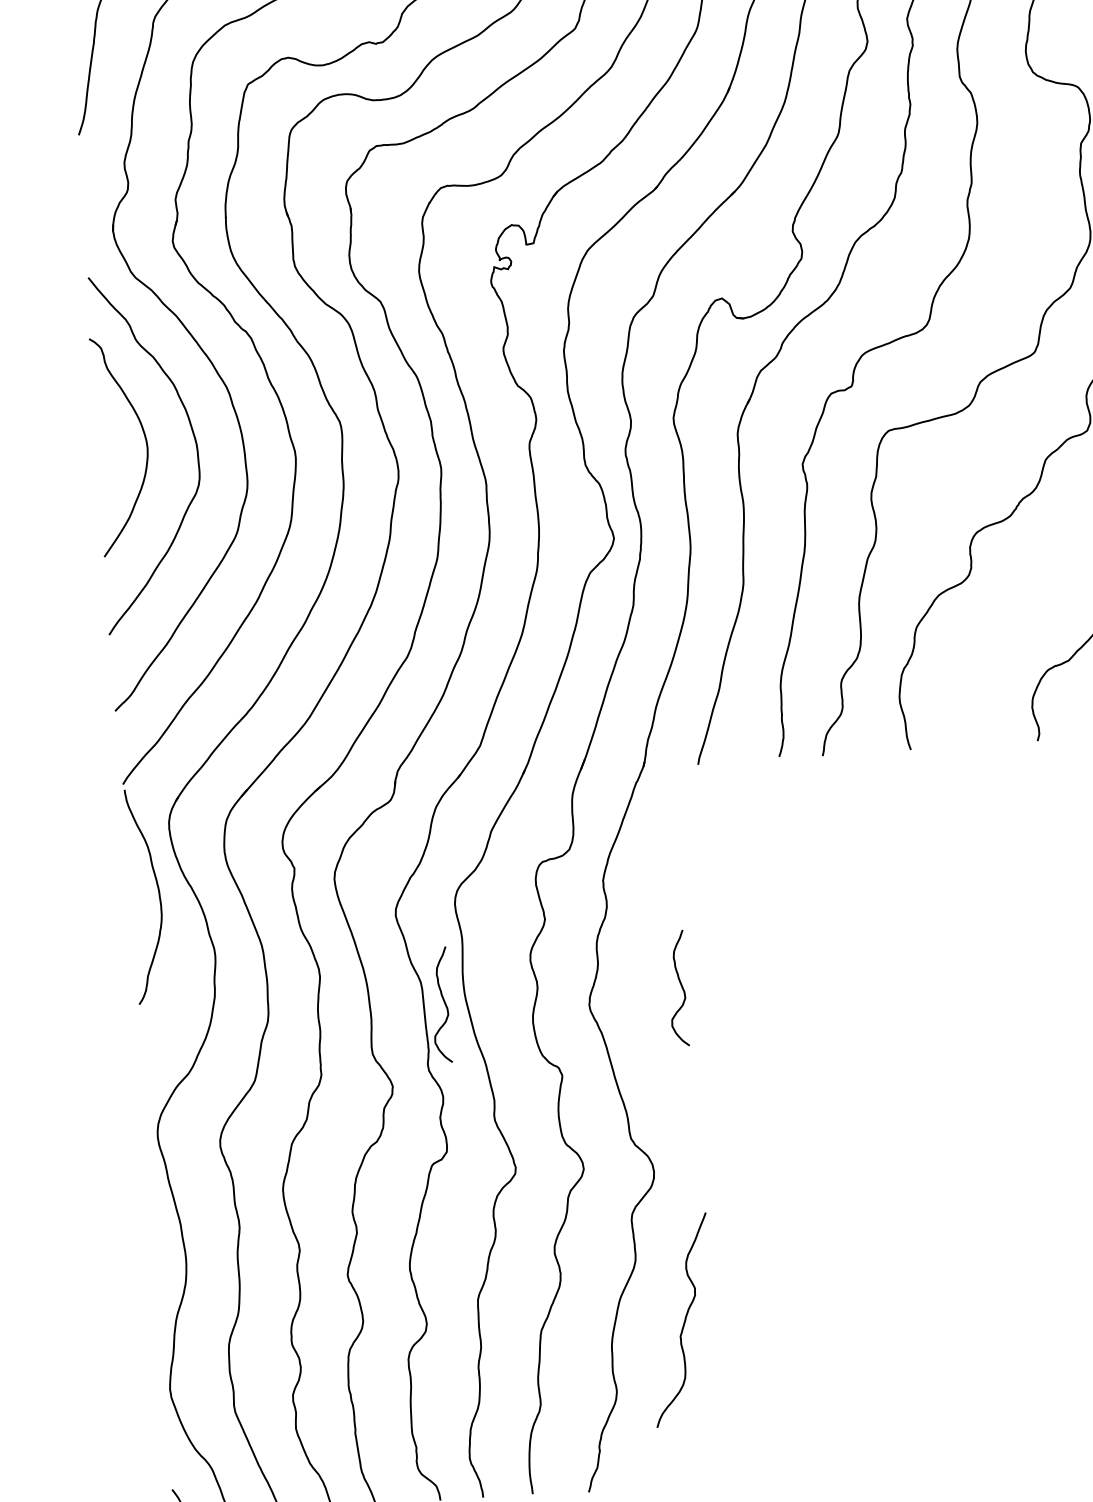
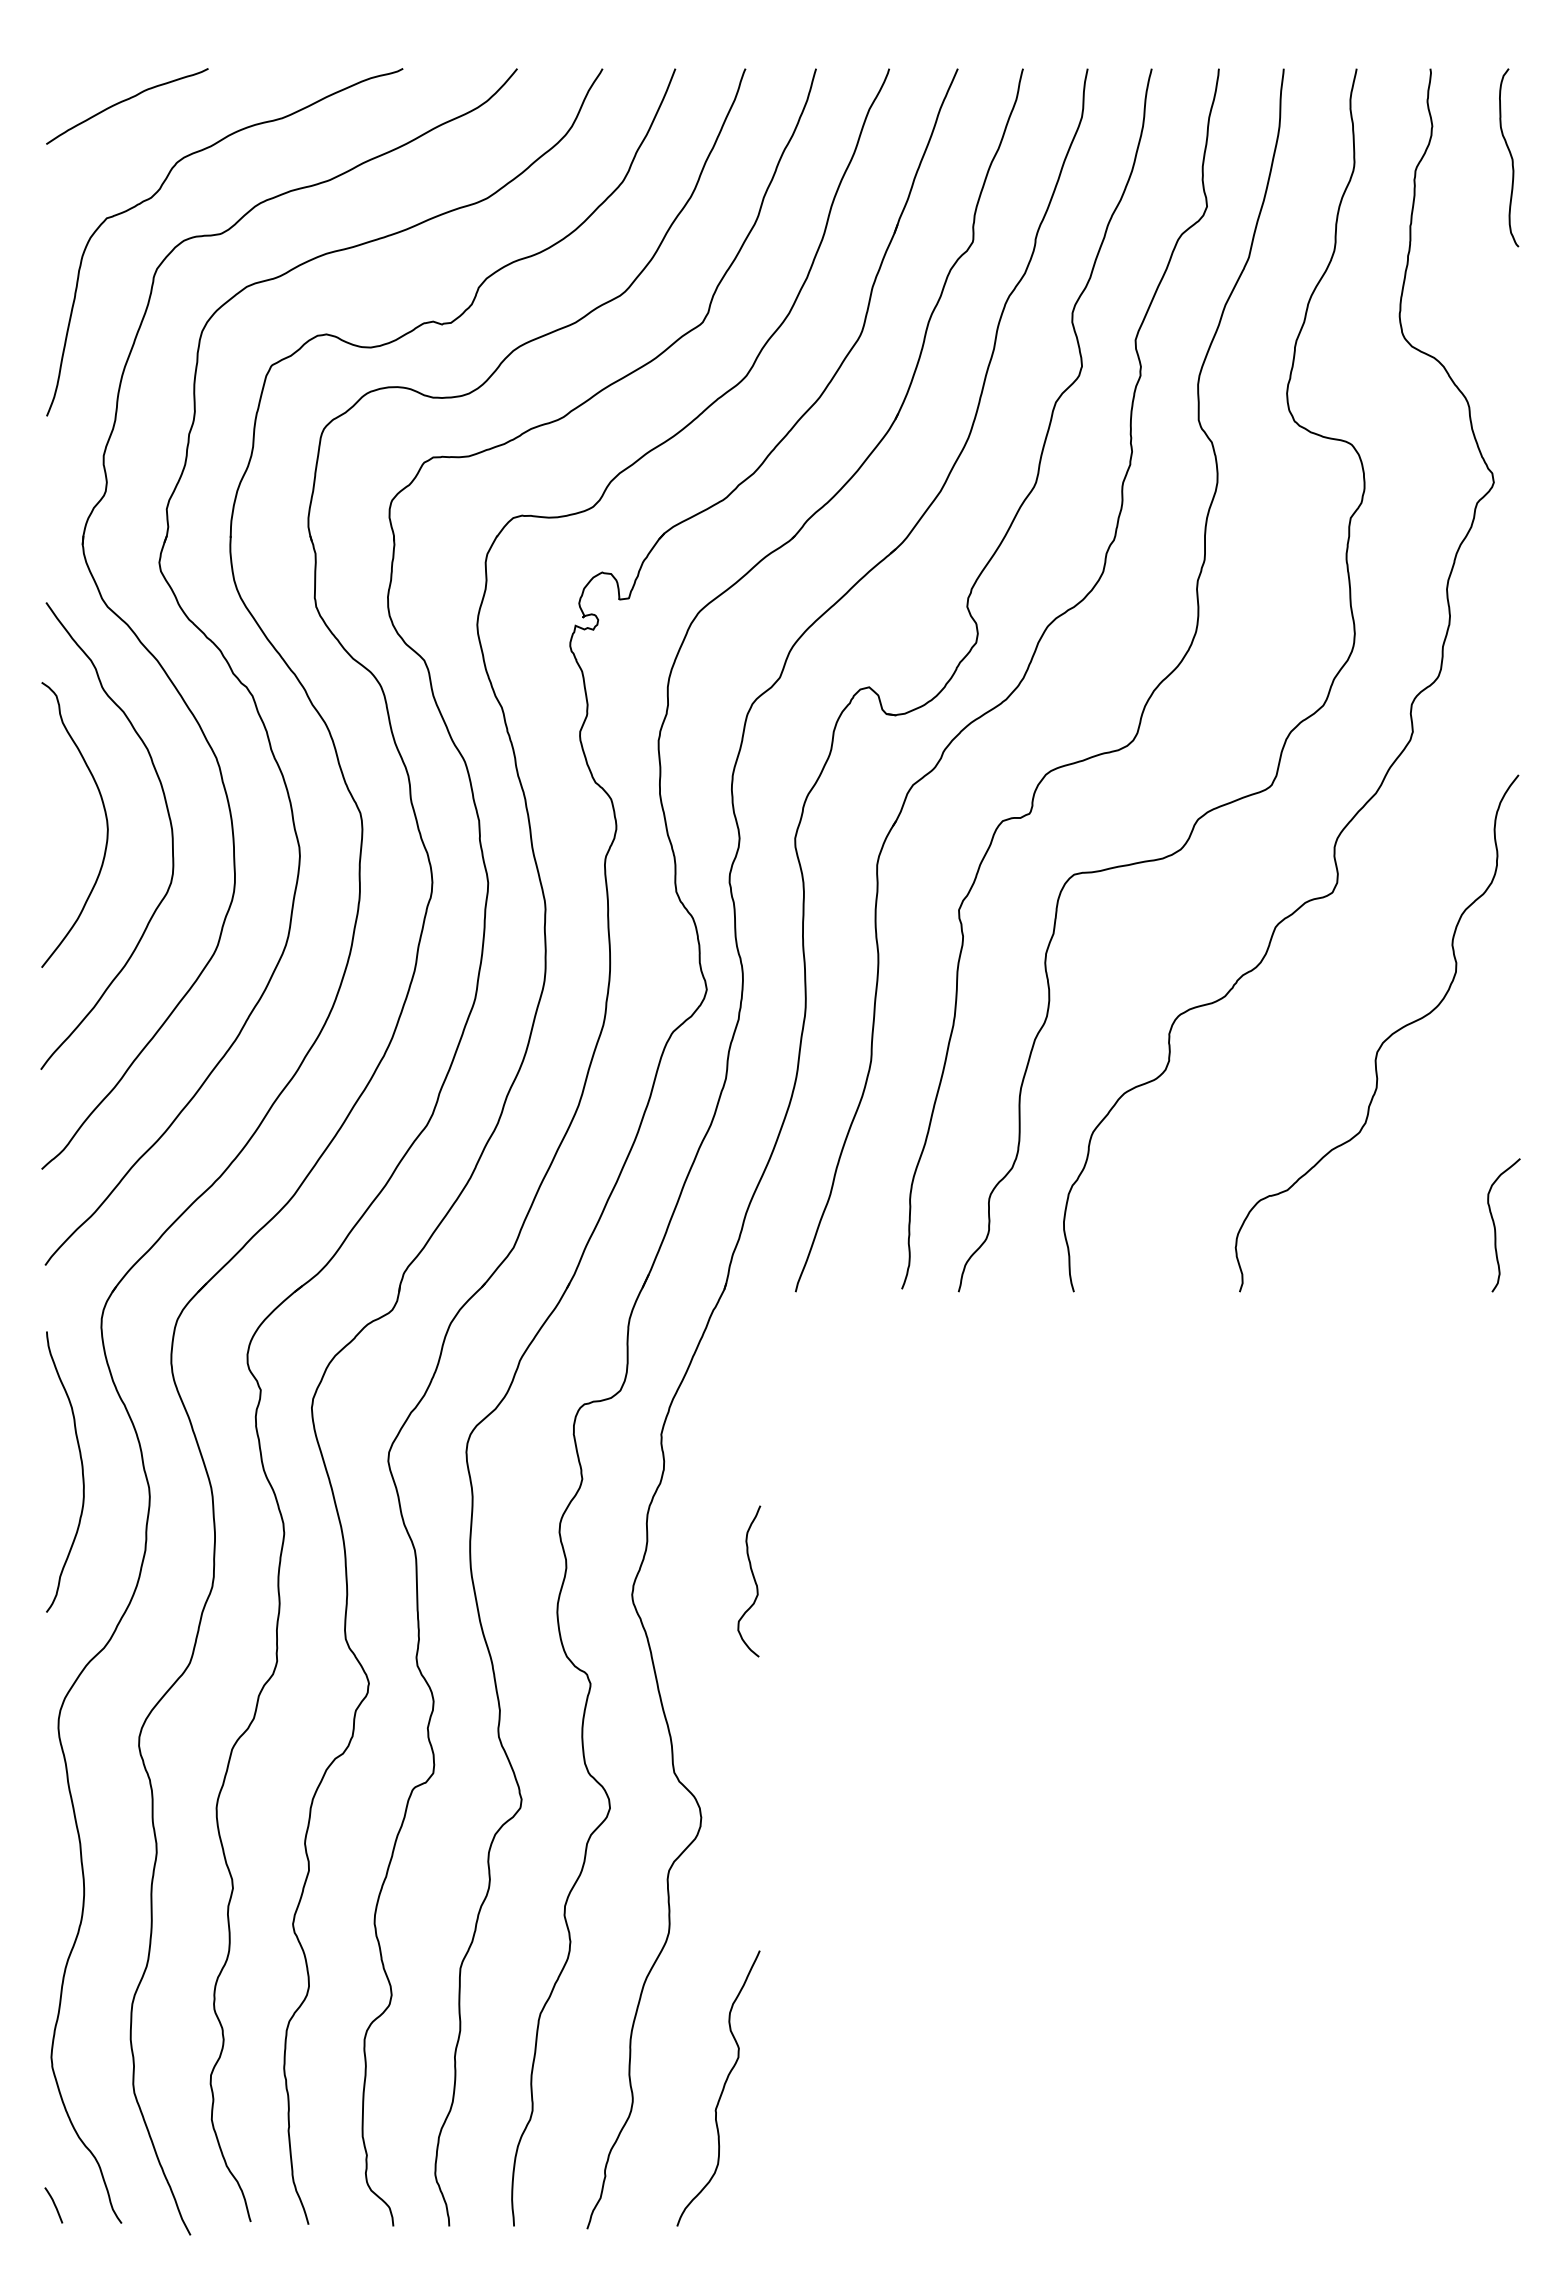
curve: (158, 894) -> (81, 1470), moved
curve: (444, 1003) -> (443, 1579), removed
curve: (683, 1321) -> (721, 2090), moved

